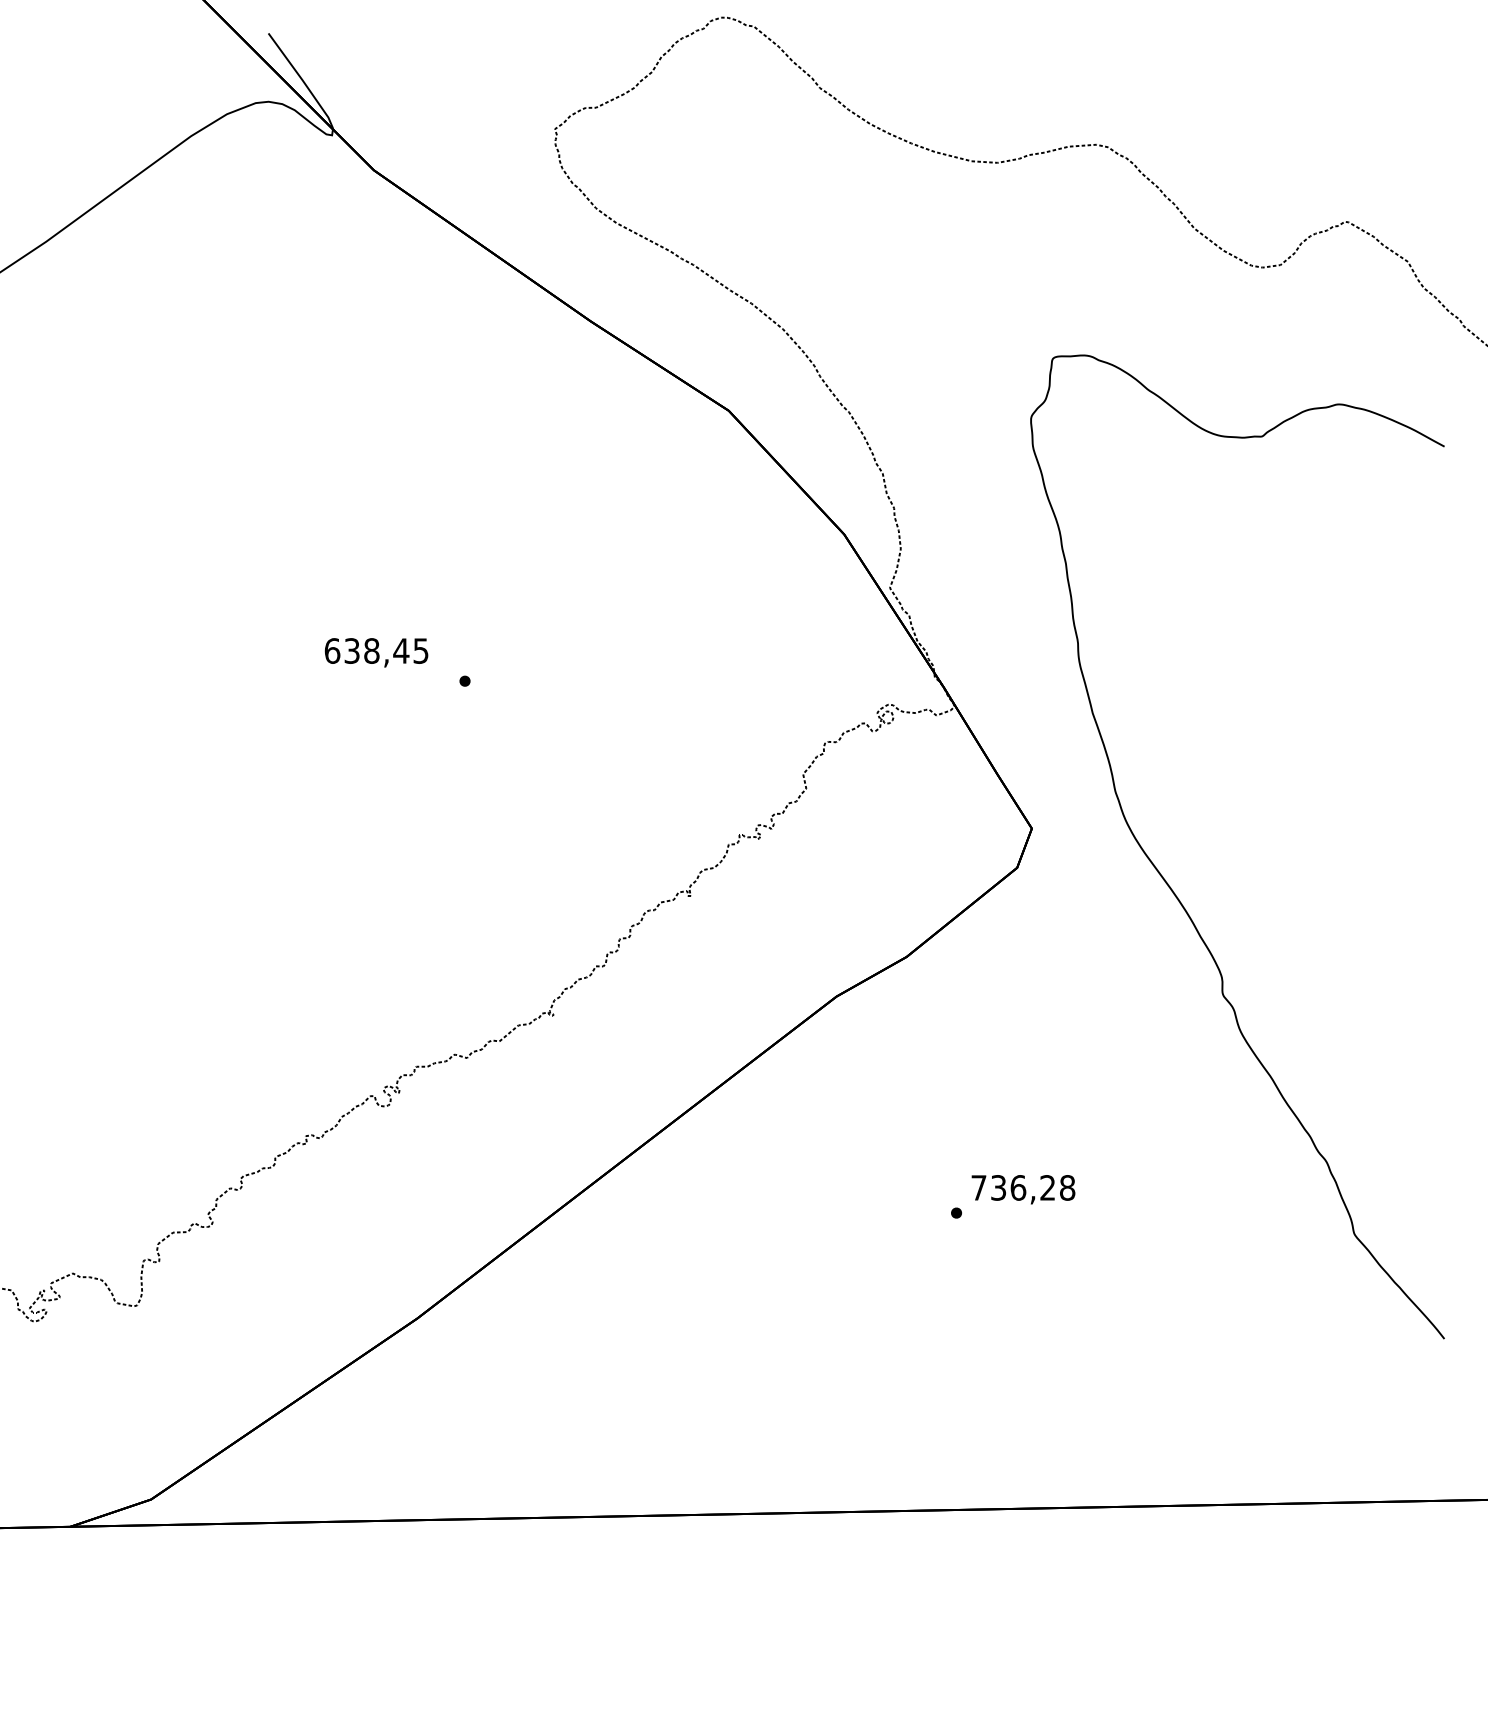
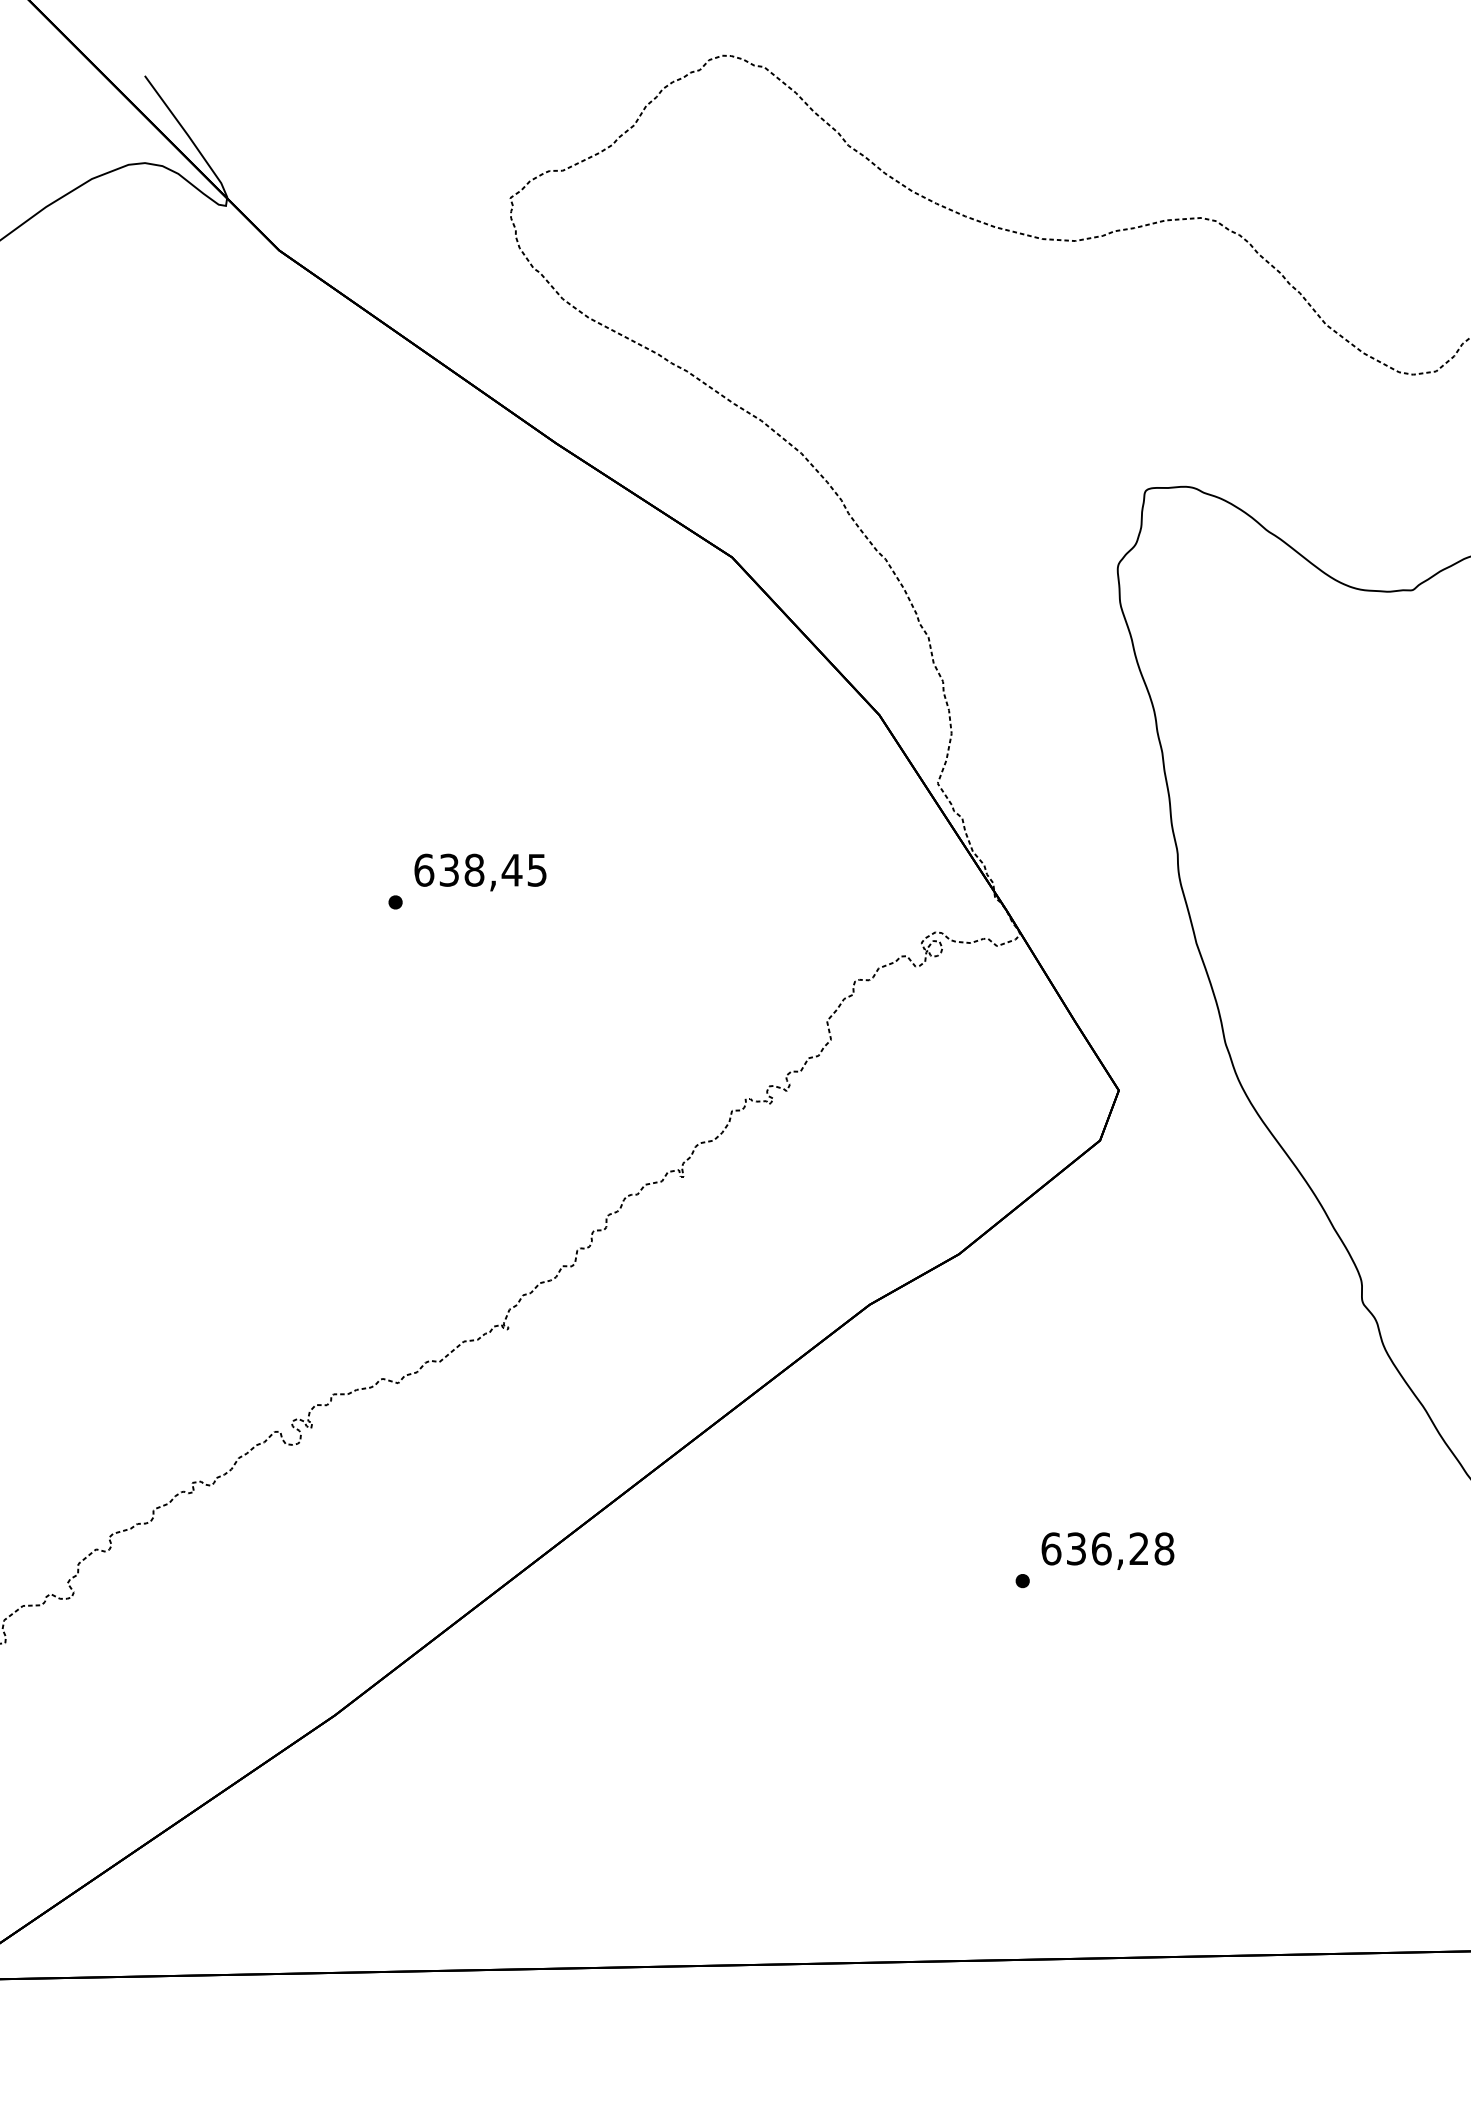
text: (376, 652) -> (480, 872), moved
text: (978, 1187) -> (1050, 1548), 736,28 -> 636,28

